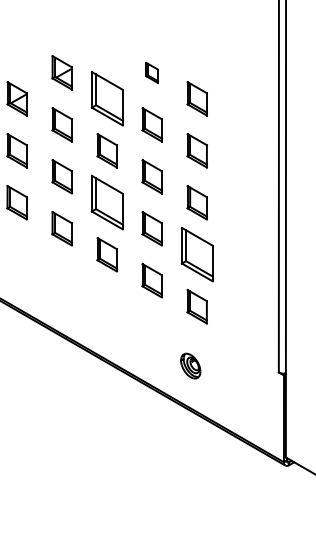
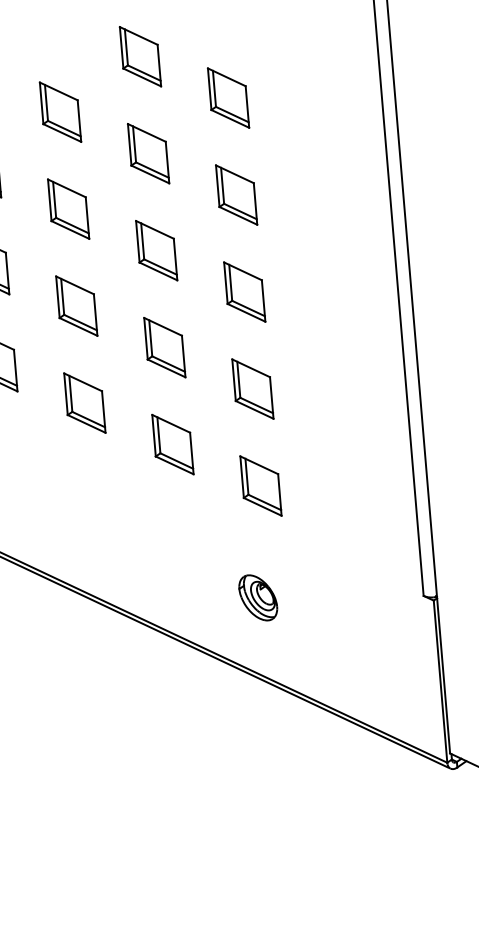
part: (151, 72) -> (138, 56), size x1.67
part: (106, 98) -> (59, 111), size x0.62
part: (106, 202) -> (75, 305), size x0.62
part: (196, 254) -> (251, 388), size x0.62

